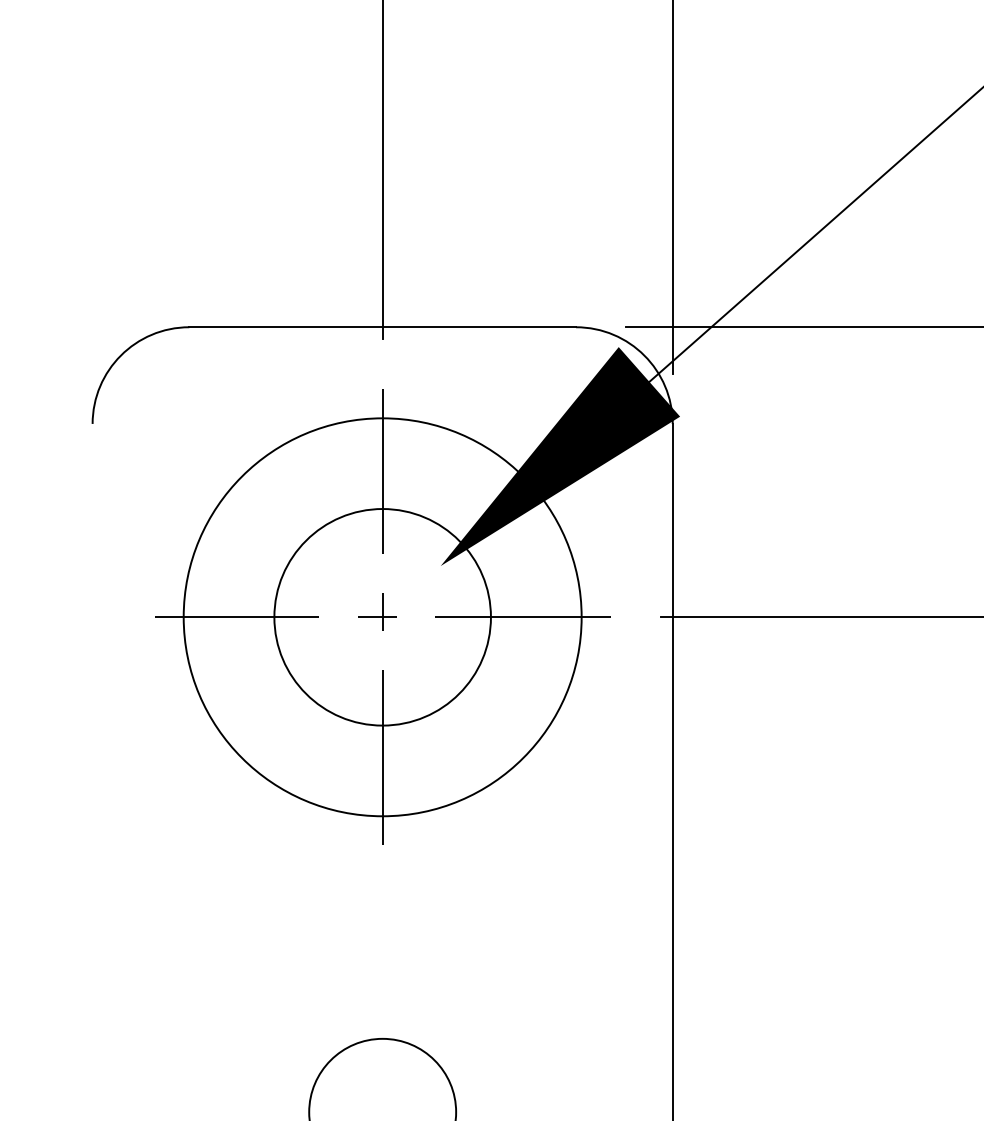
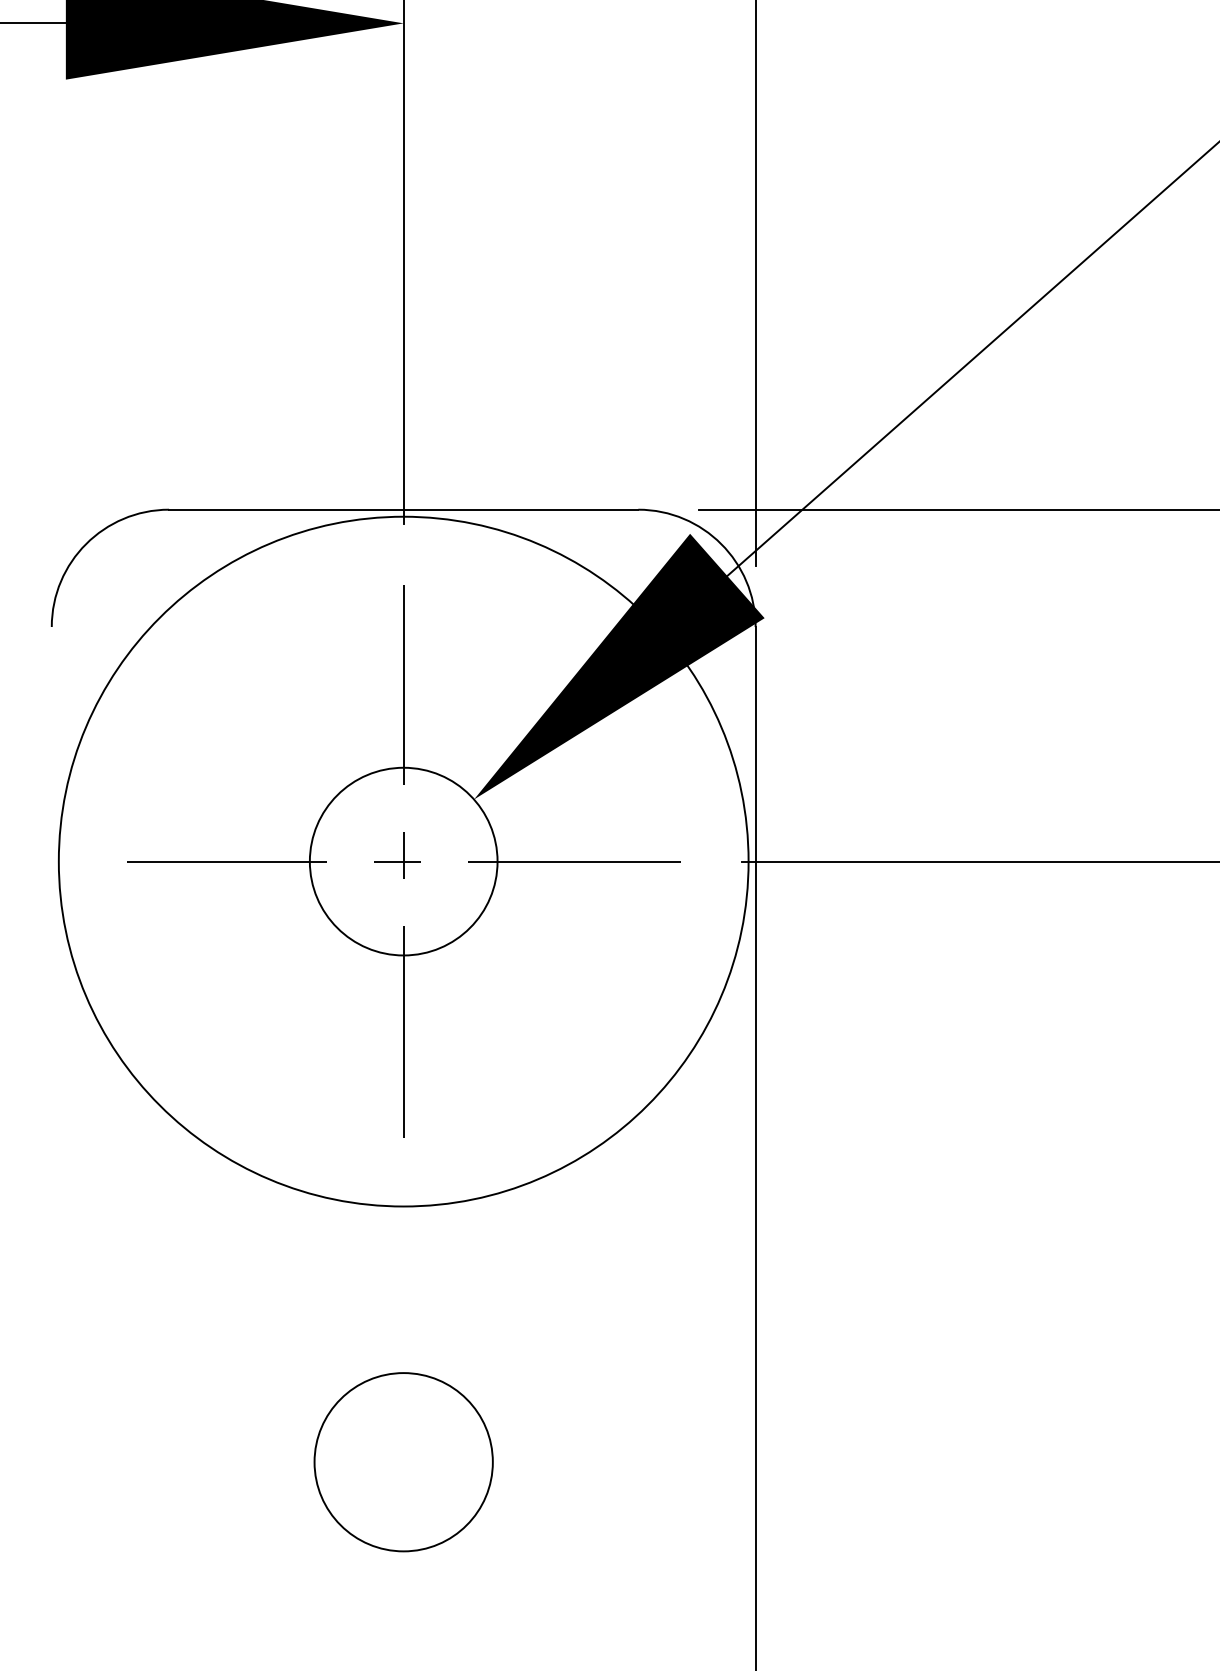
circle: (382, 617) -> (403, 861), size x0.71
circle: (382, 617) -> (403, 861), size x1.43

